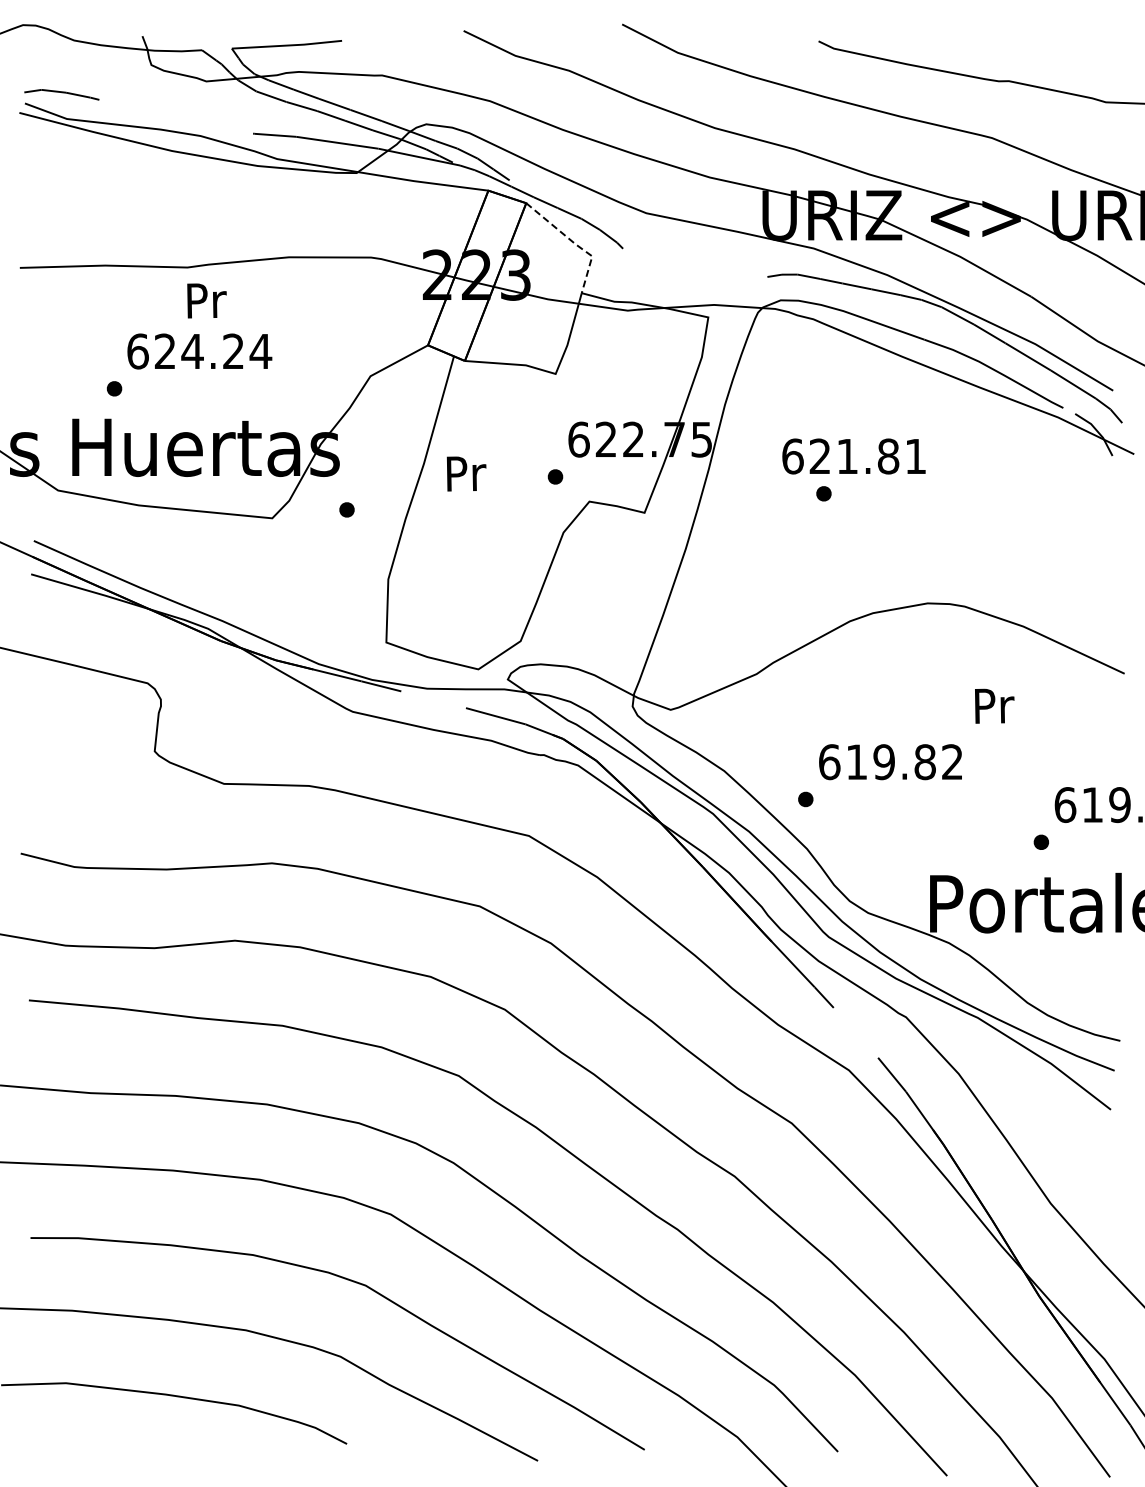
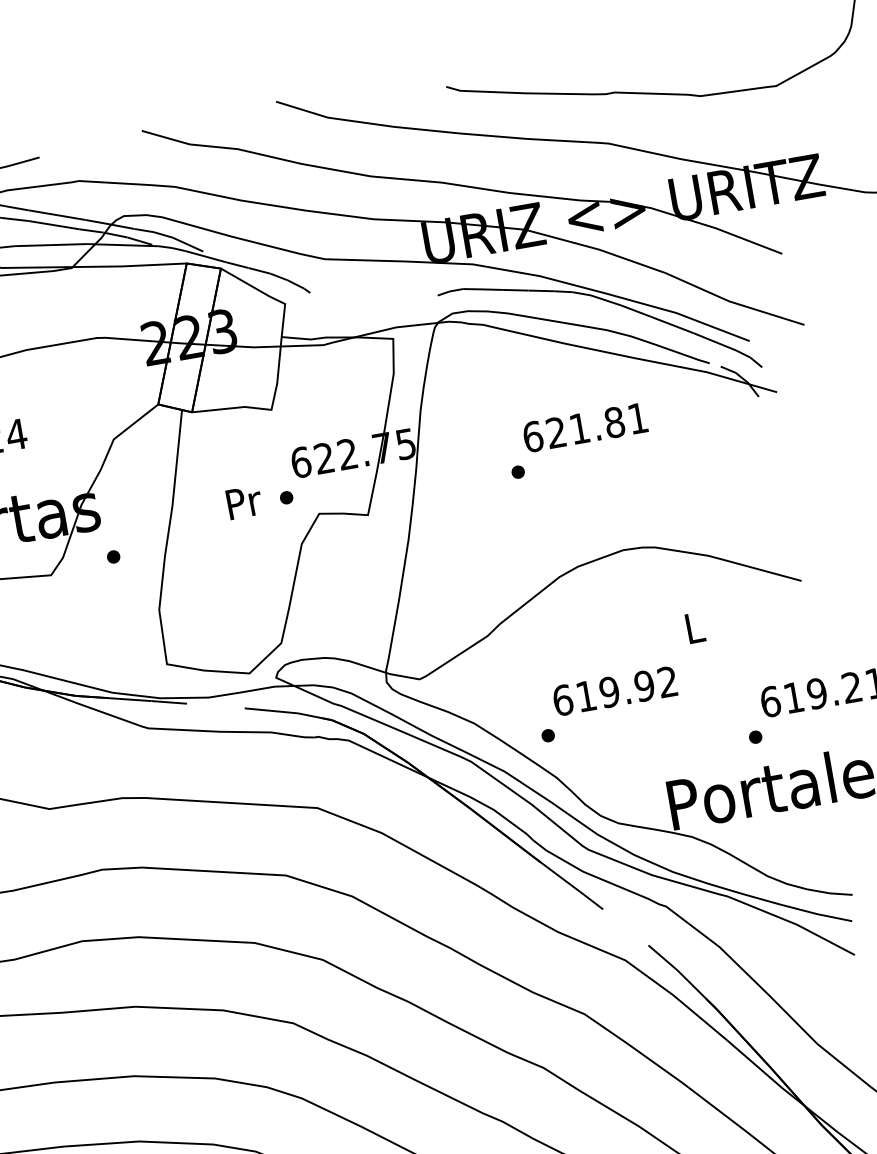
line: (575, 243) -> (268, 295), dashed -> solid
text: (853, 456) -> (584, 427), moved
text: (466, 473) -> (244, 502), moved
text: (994, 705) -> (695, 627), Pr -> L
text: (924, 762) -> (644, 686), 619.82 -> 619.92

